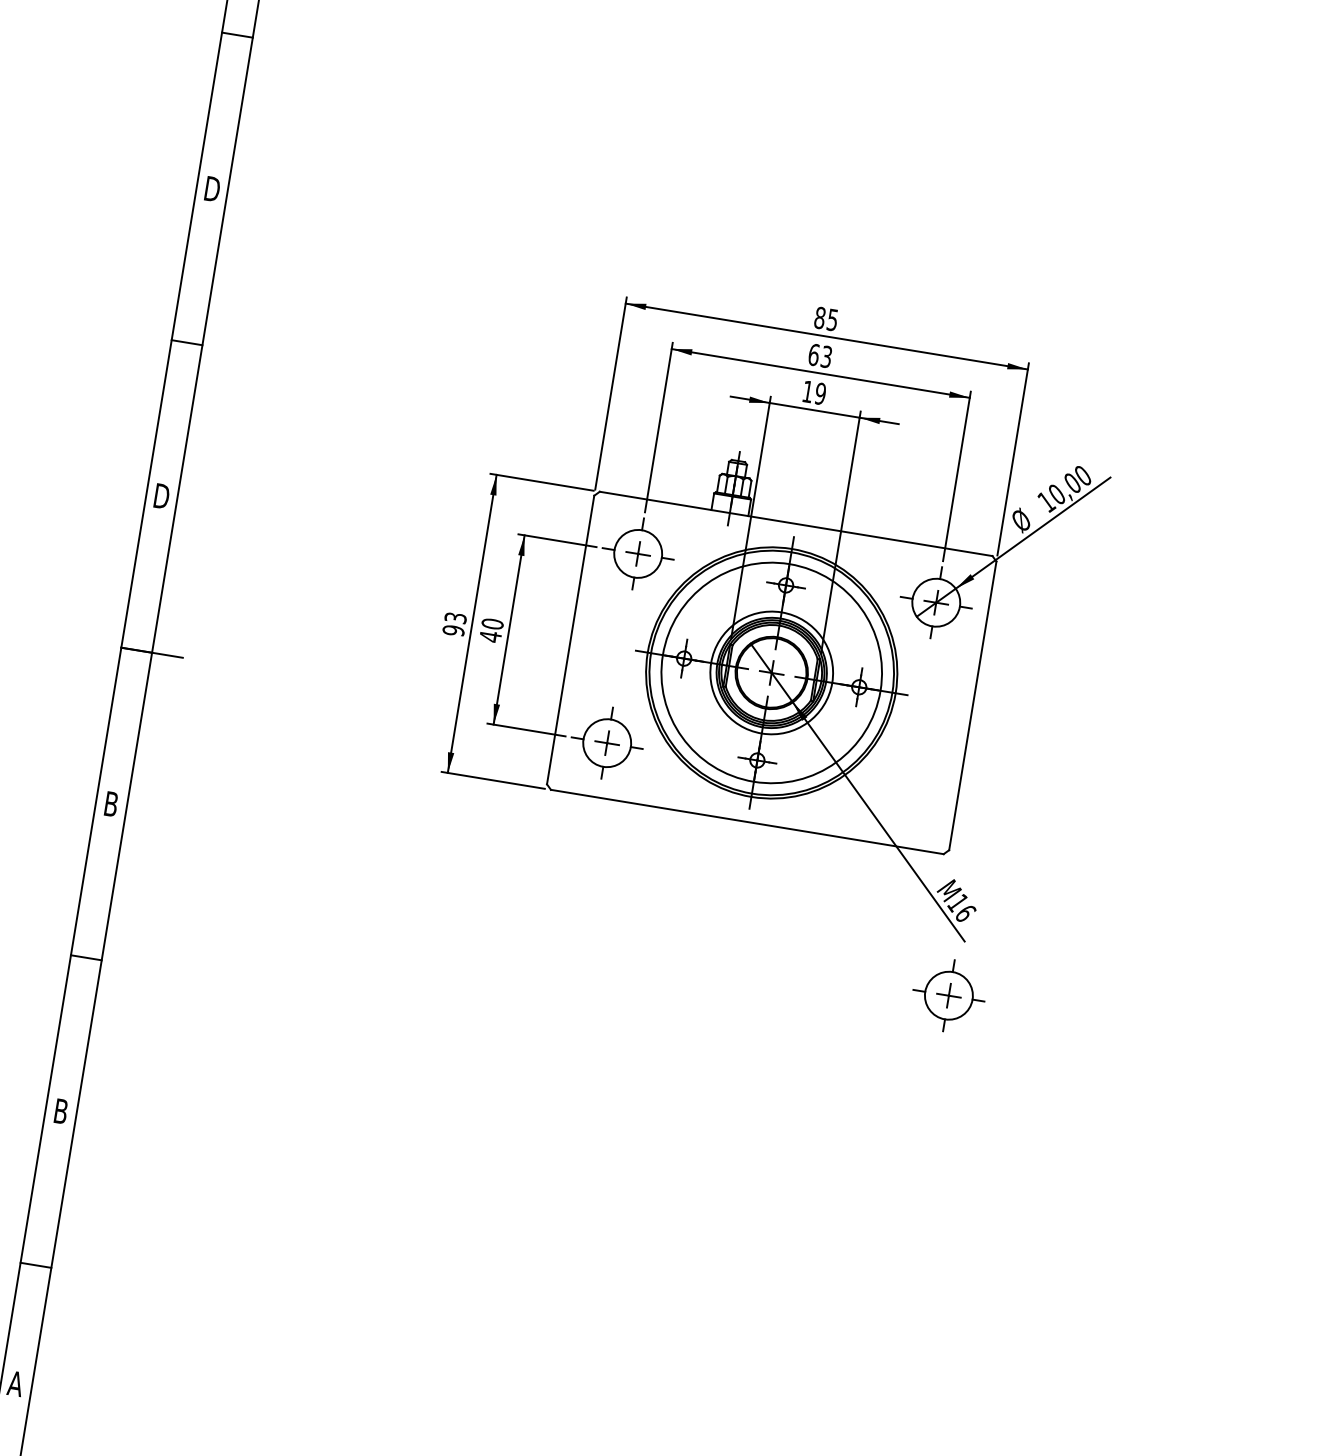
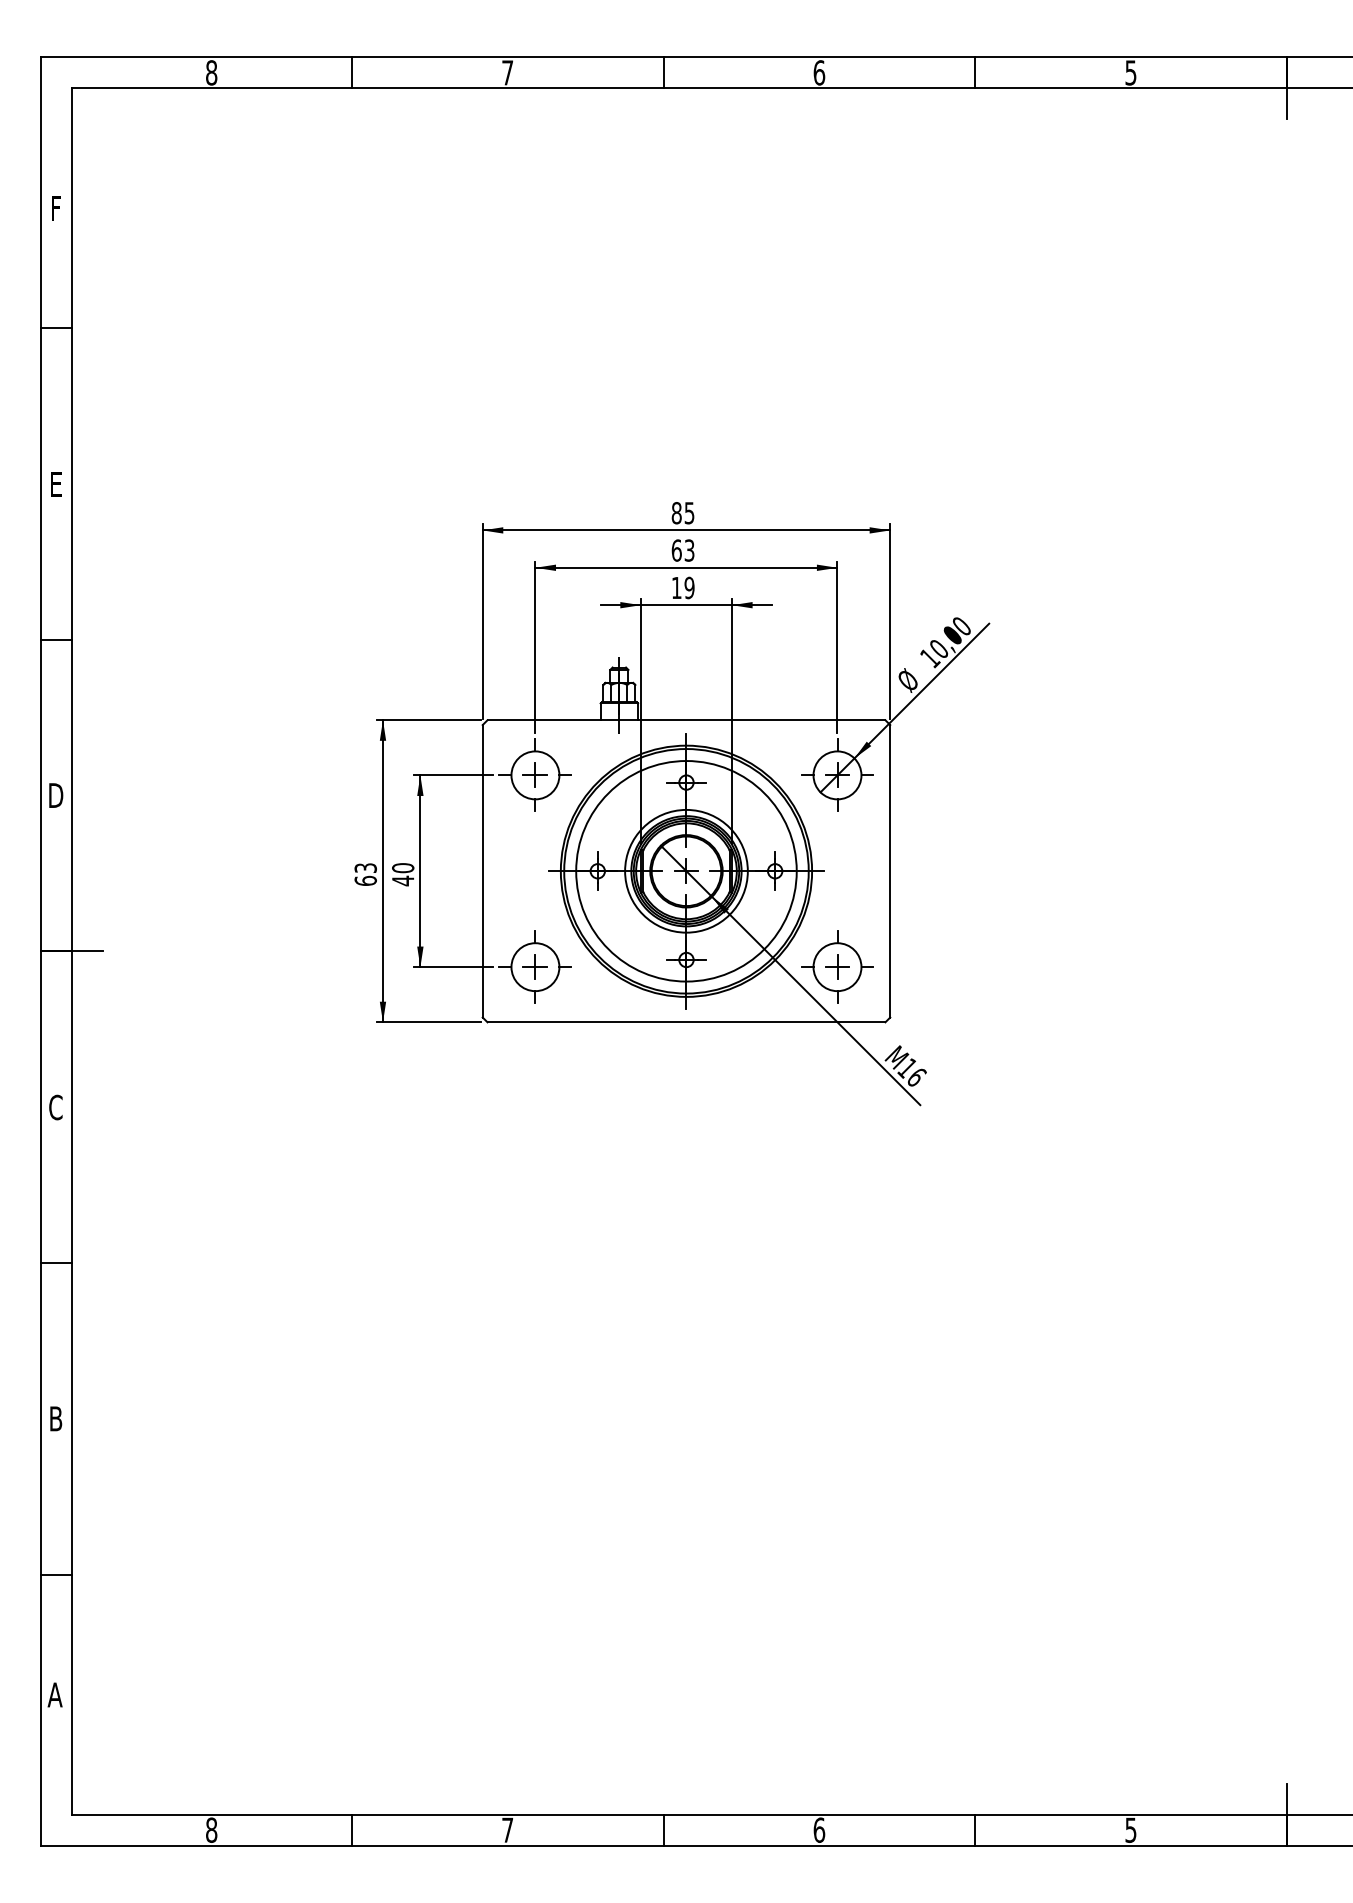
text: (212, 188) -> (56, 483), D -> E
text: (453, 630) -> (365, 880), 93 -> 63
text: (110, 804) -> (55, 1107), B -> C
part: (949, 995) -> (837, 966), moved

